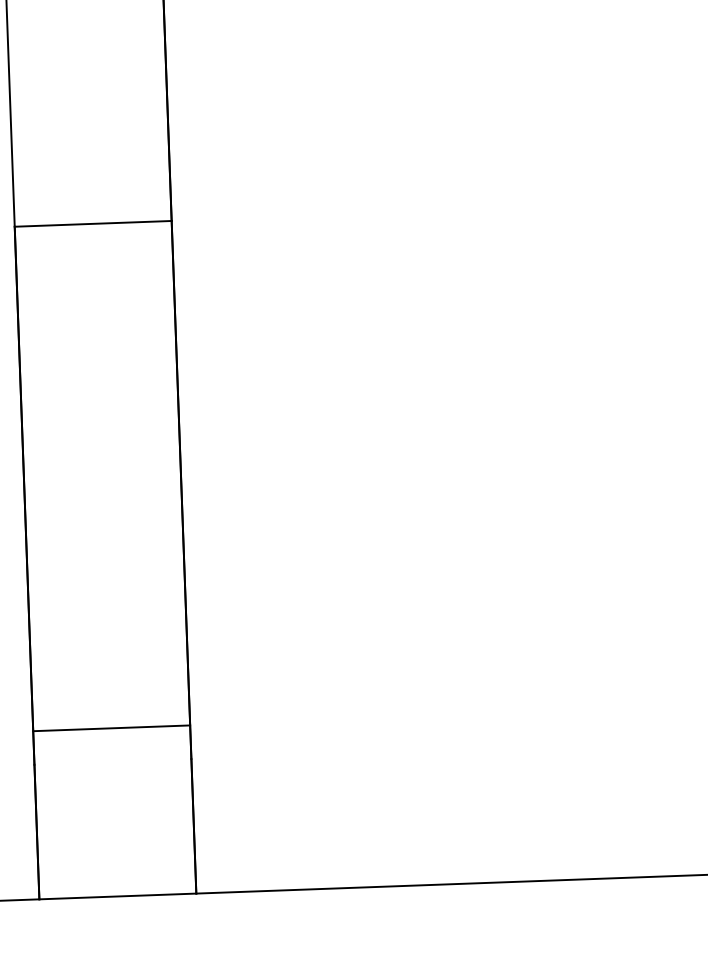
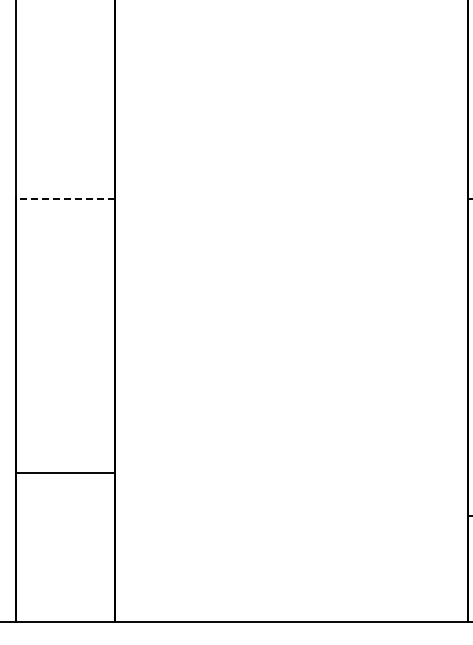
line: (92, 223) -> (65, 198), solid -> dashed
line: (111, 728) -> (65, 473), moved

